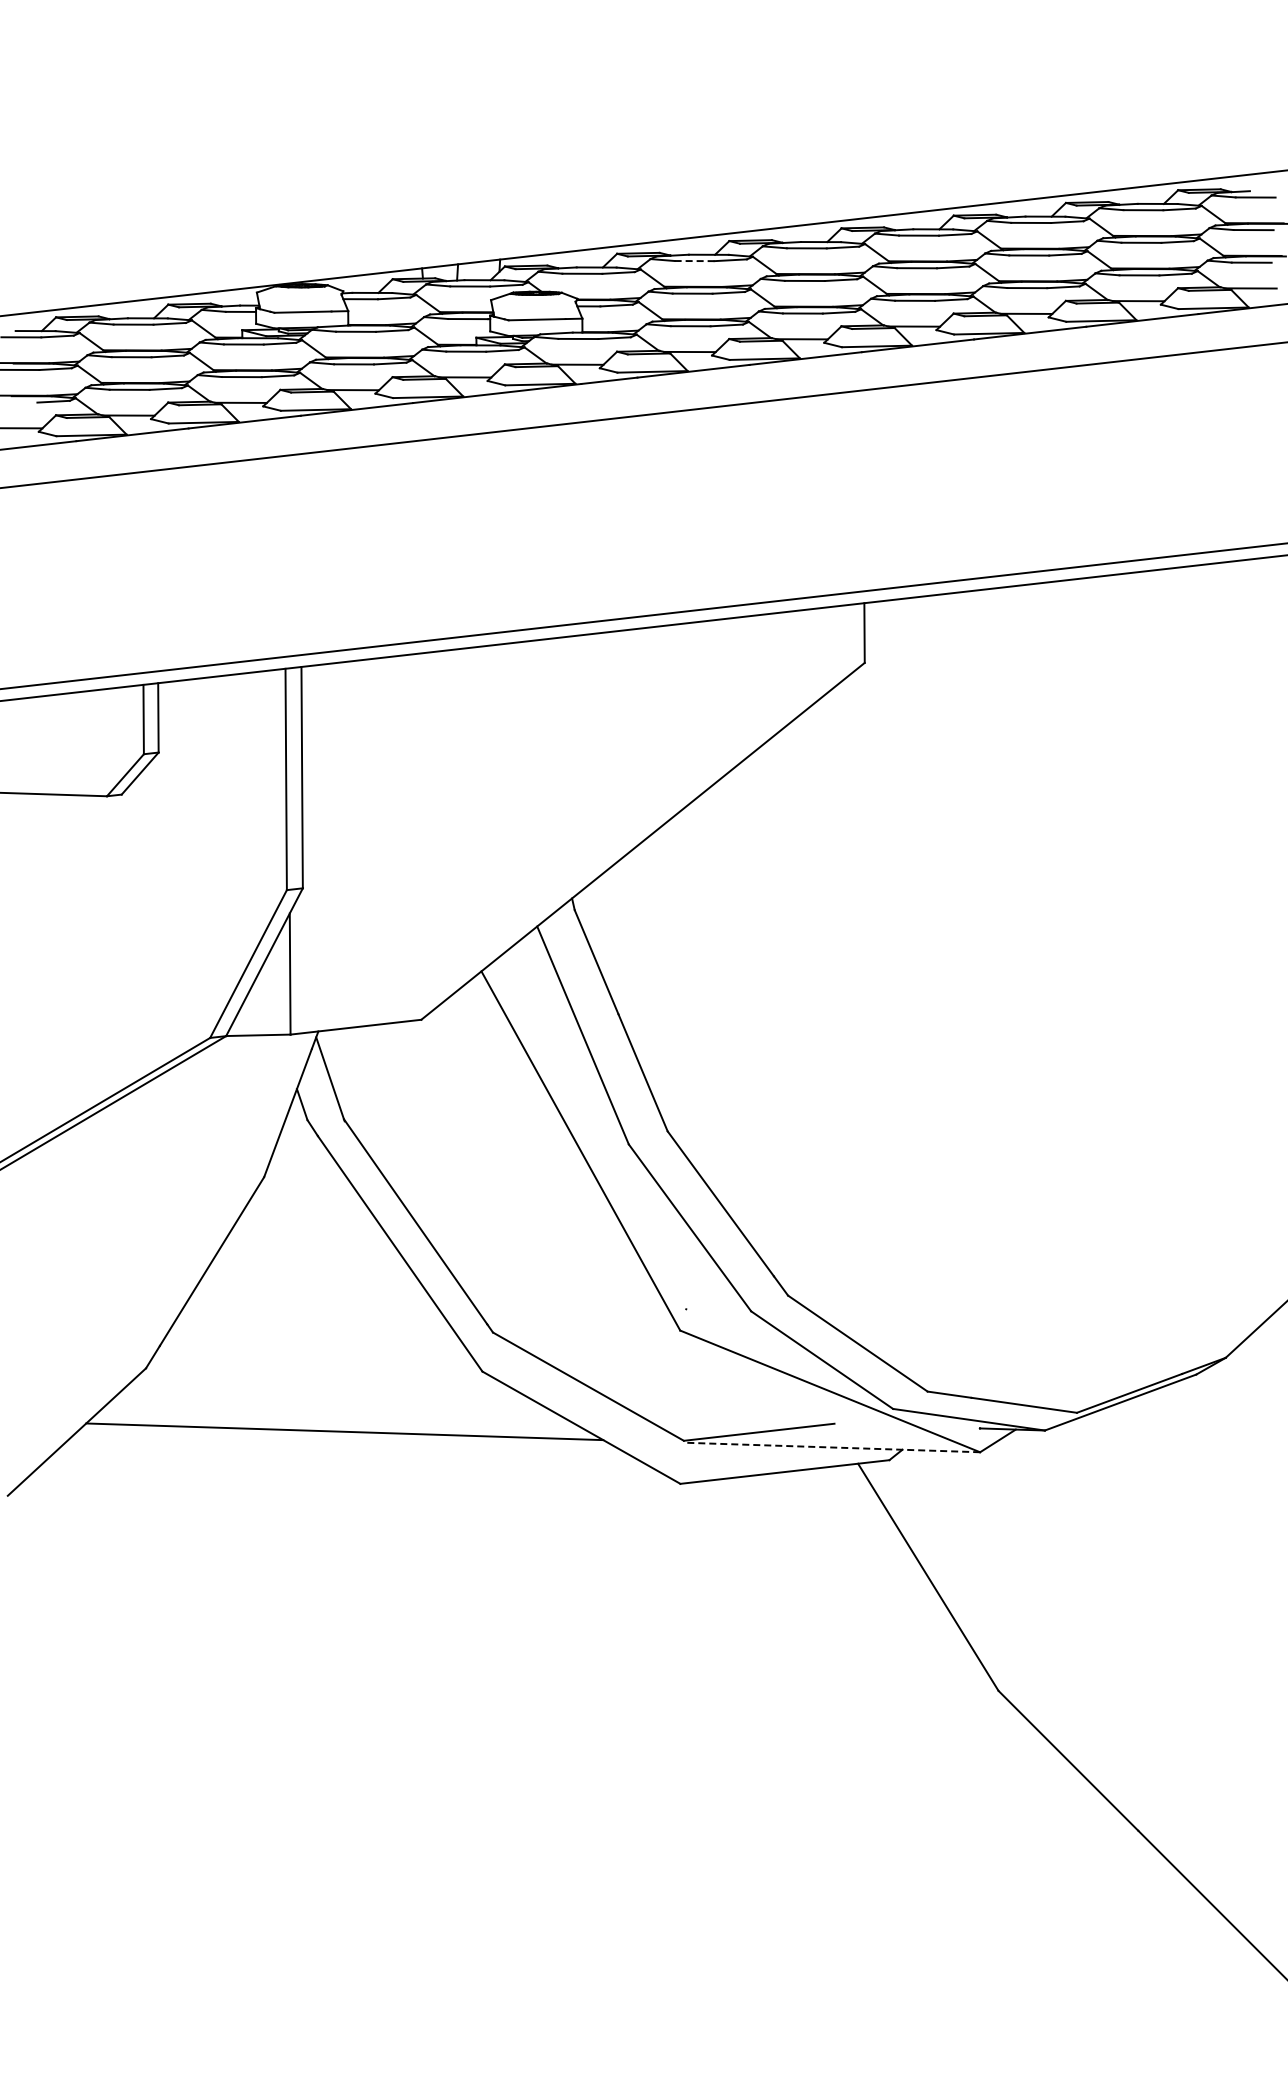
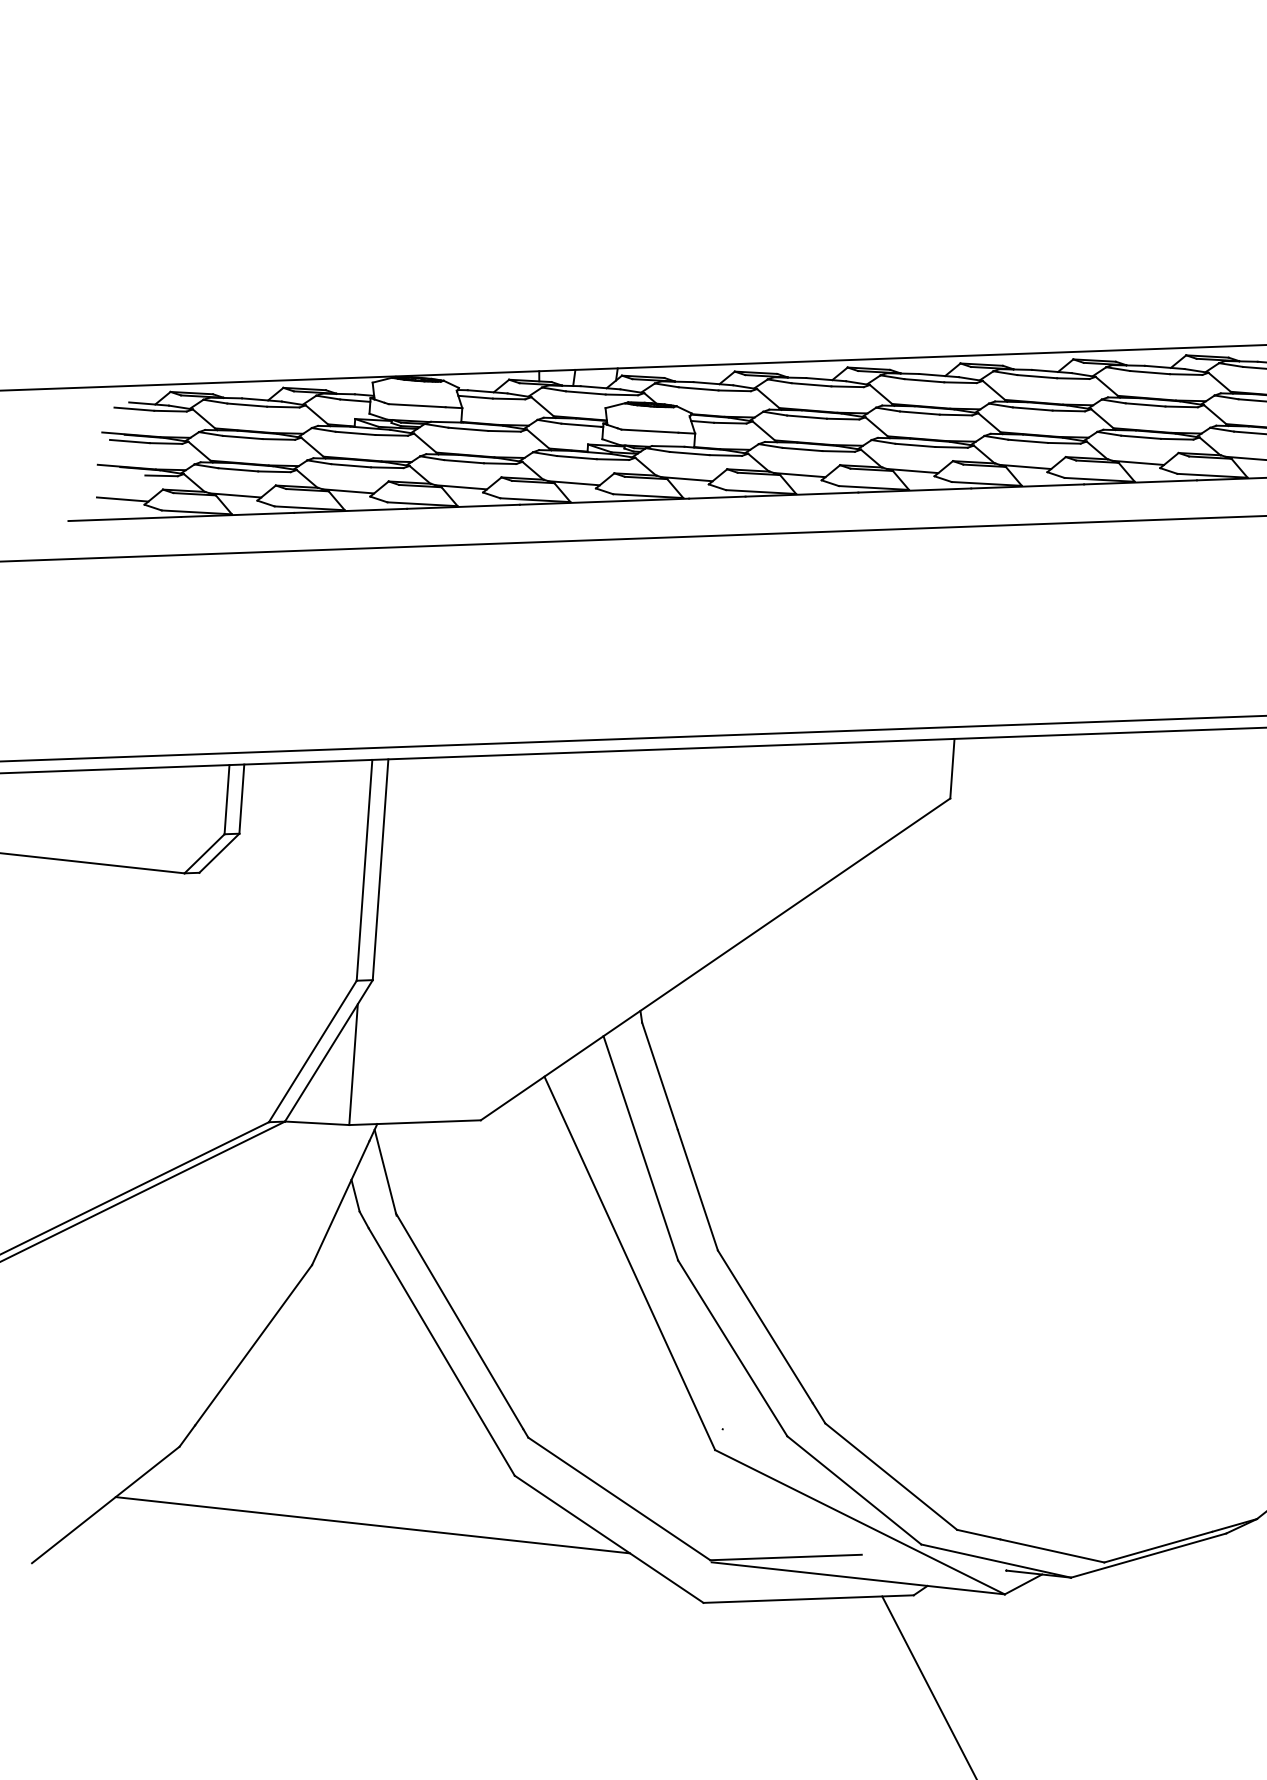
line: (694, 261) -> (811, 385), dashed -> solid
line: (832, 1447) -> (857, 1578), dashed -> solid

